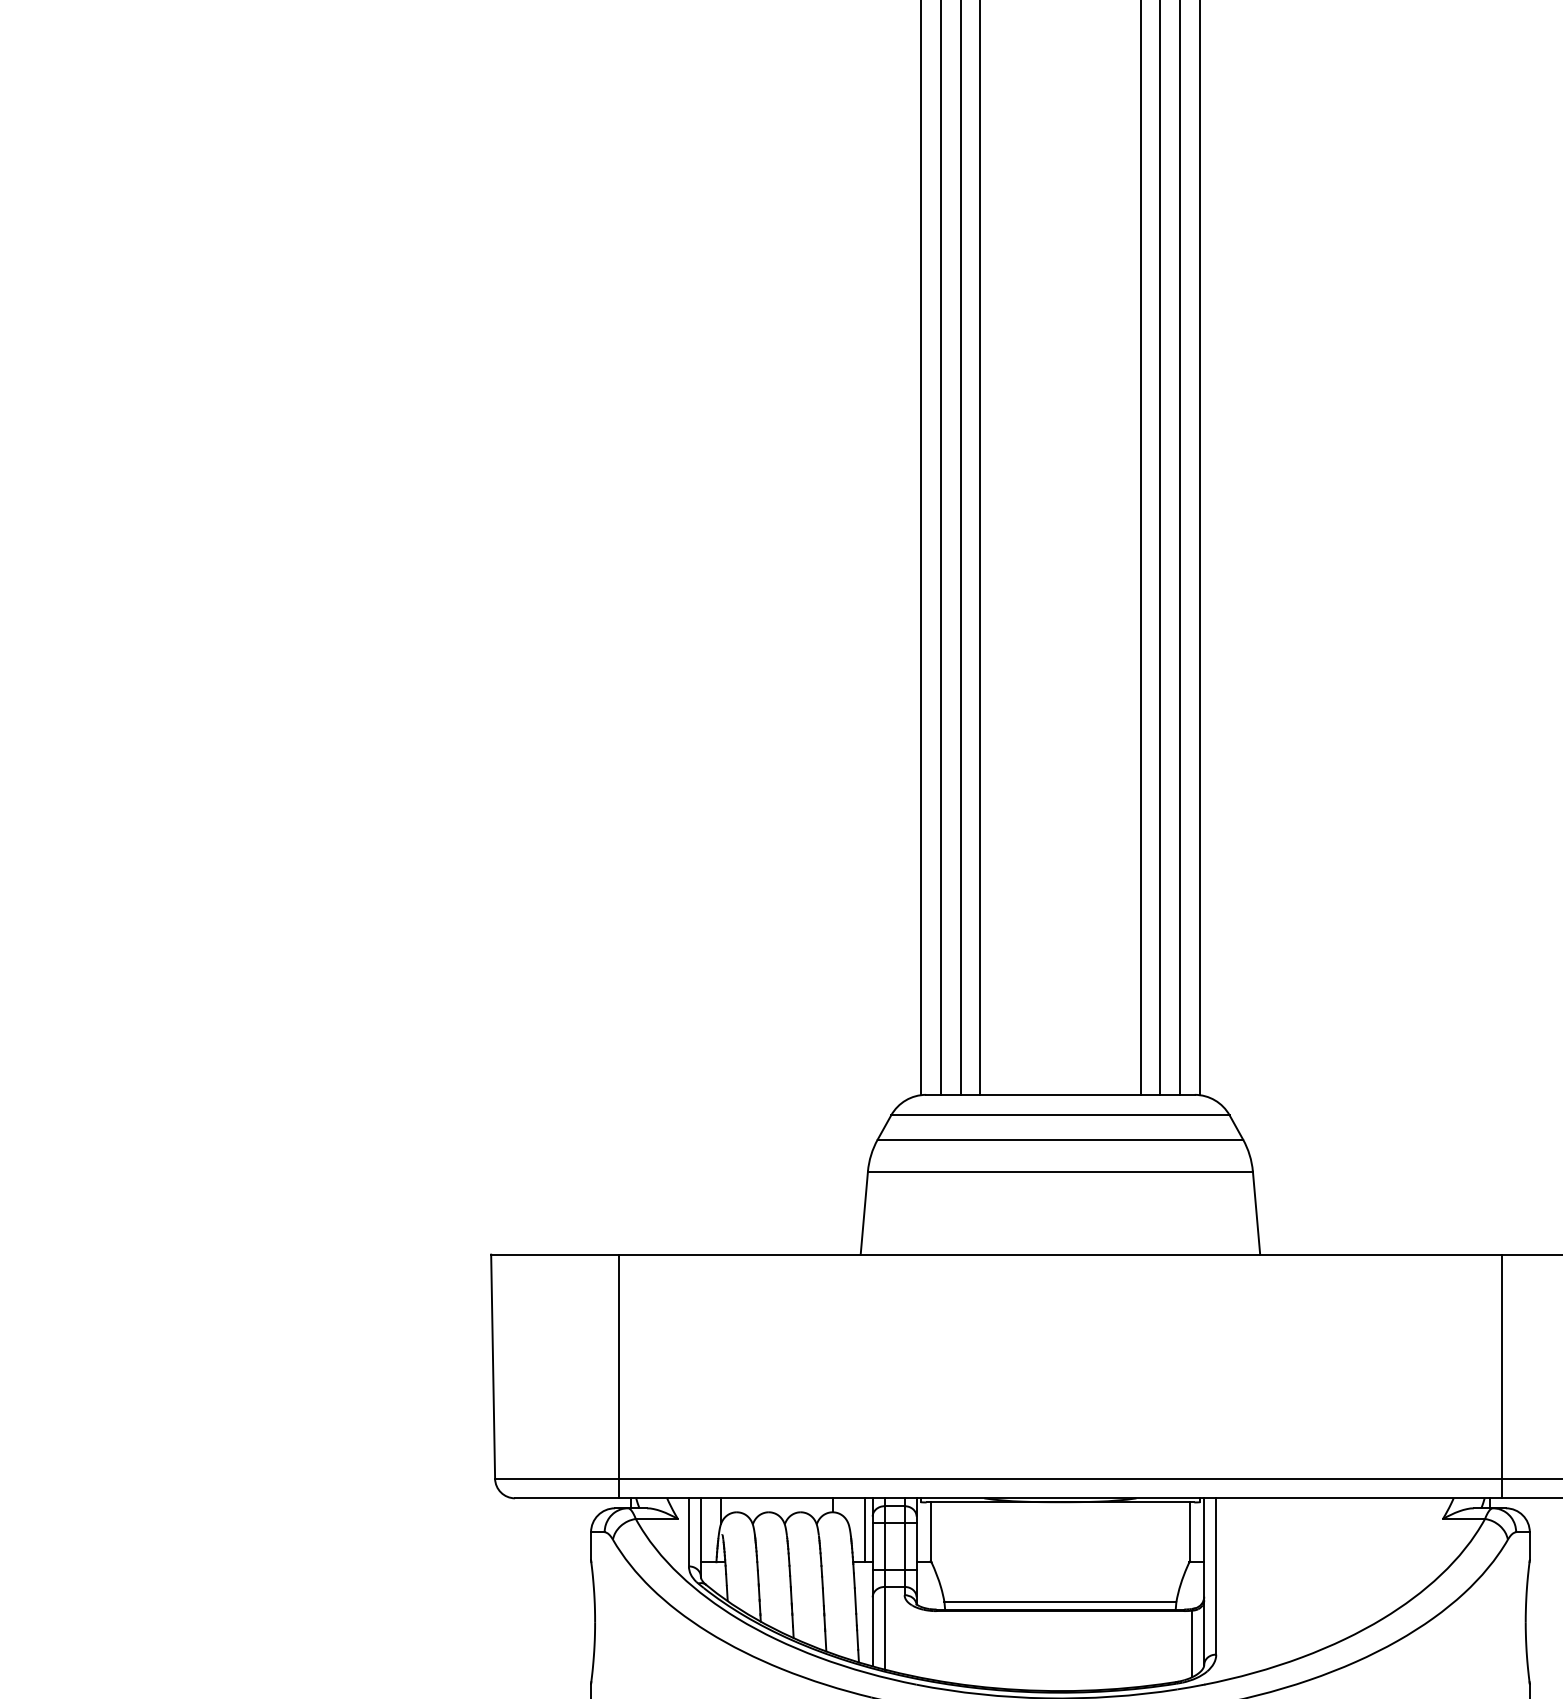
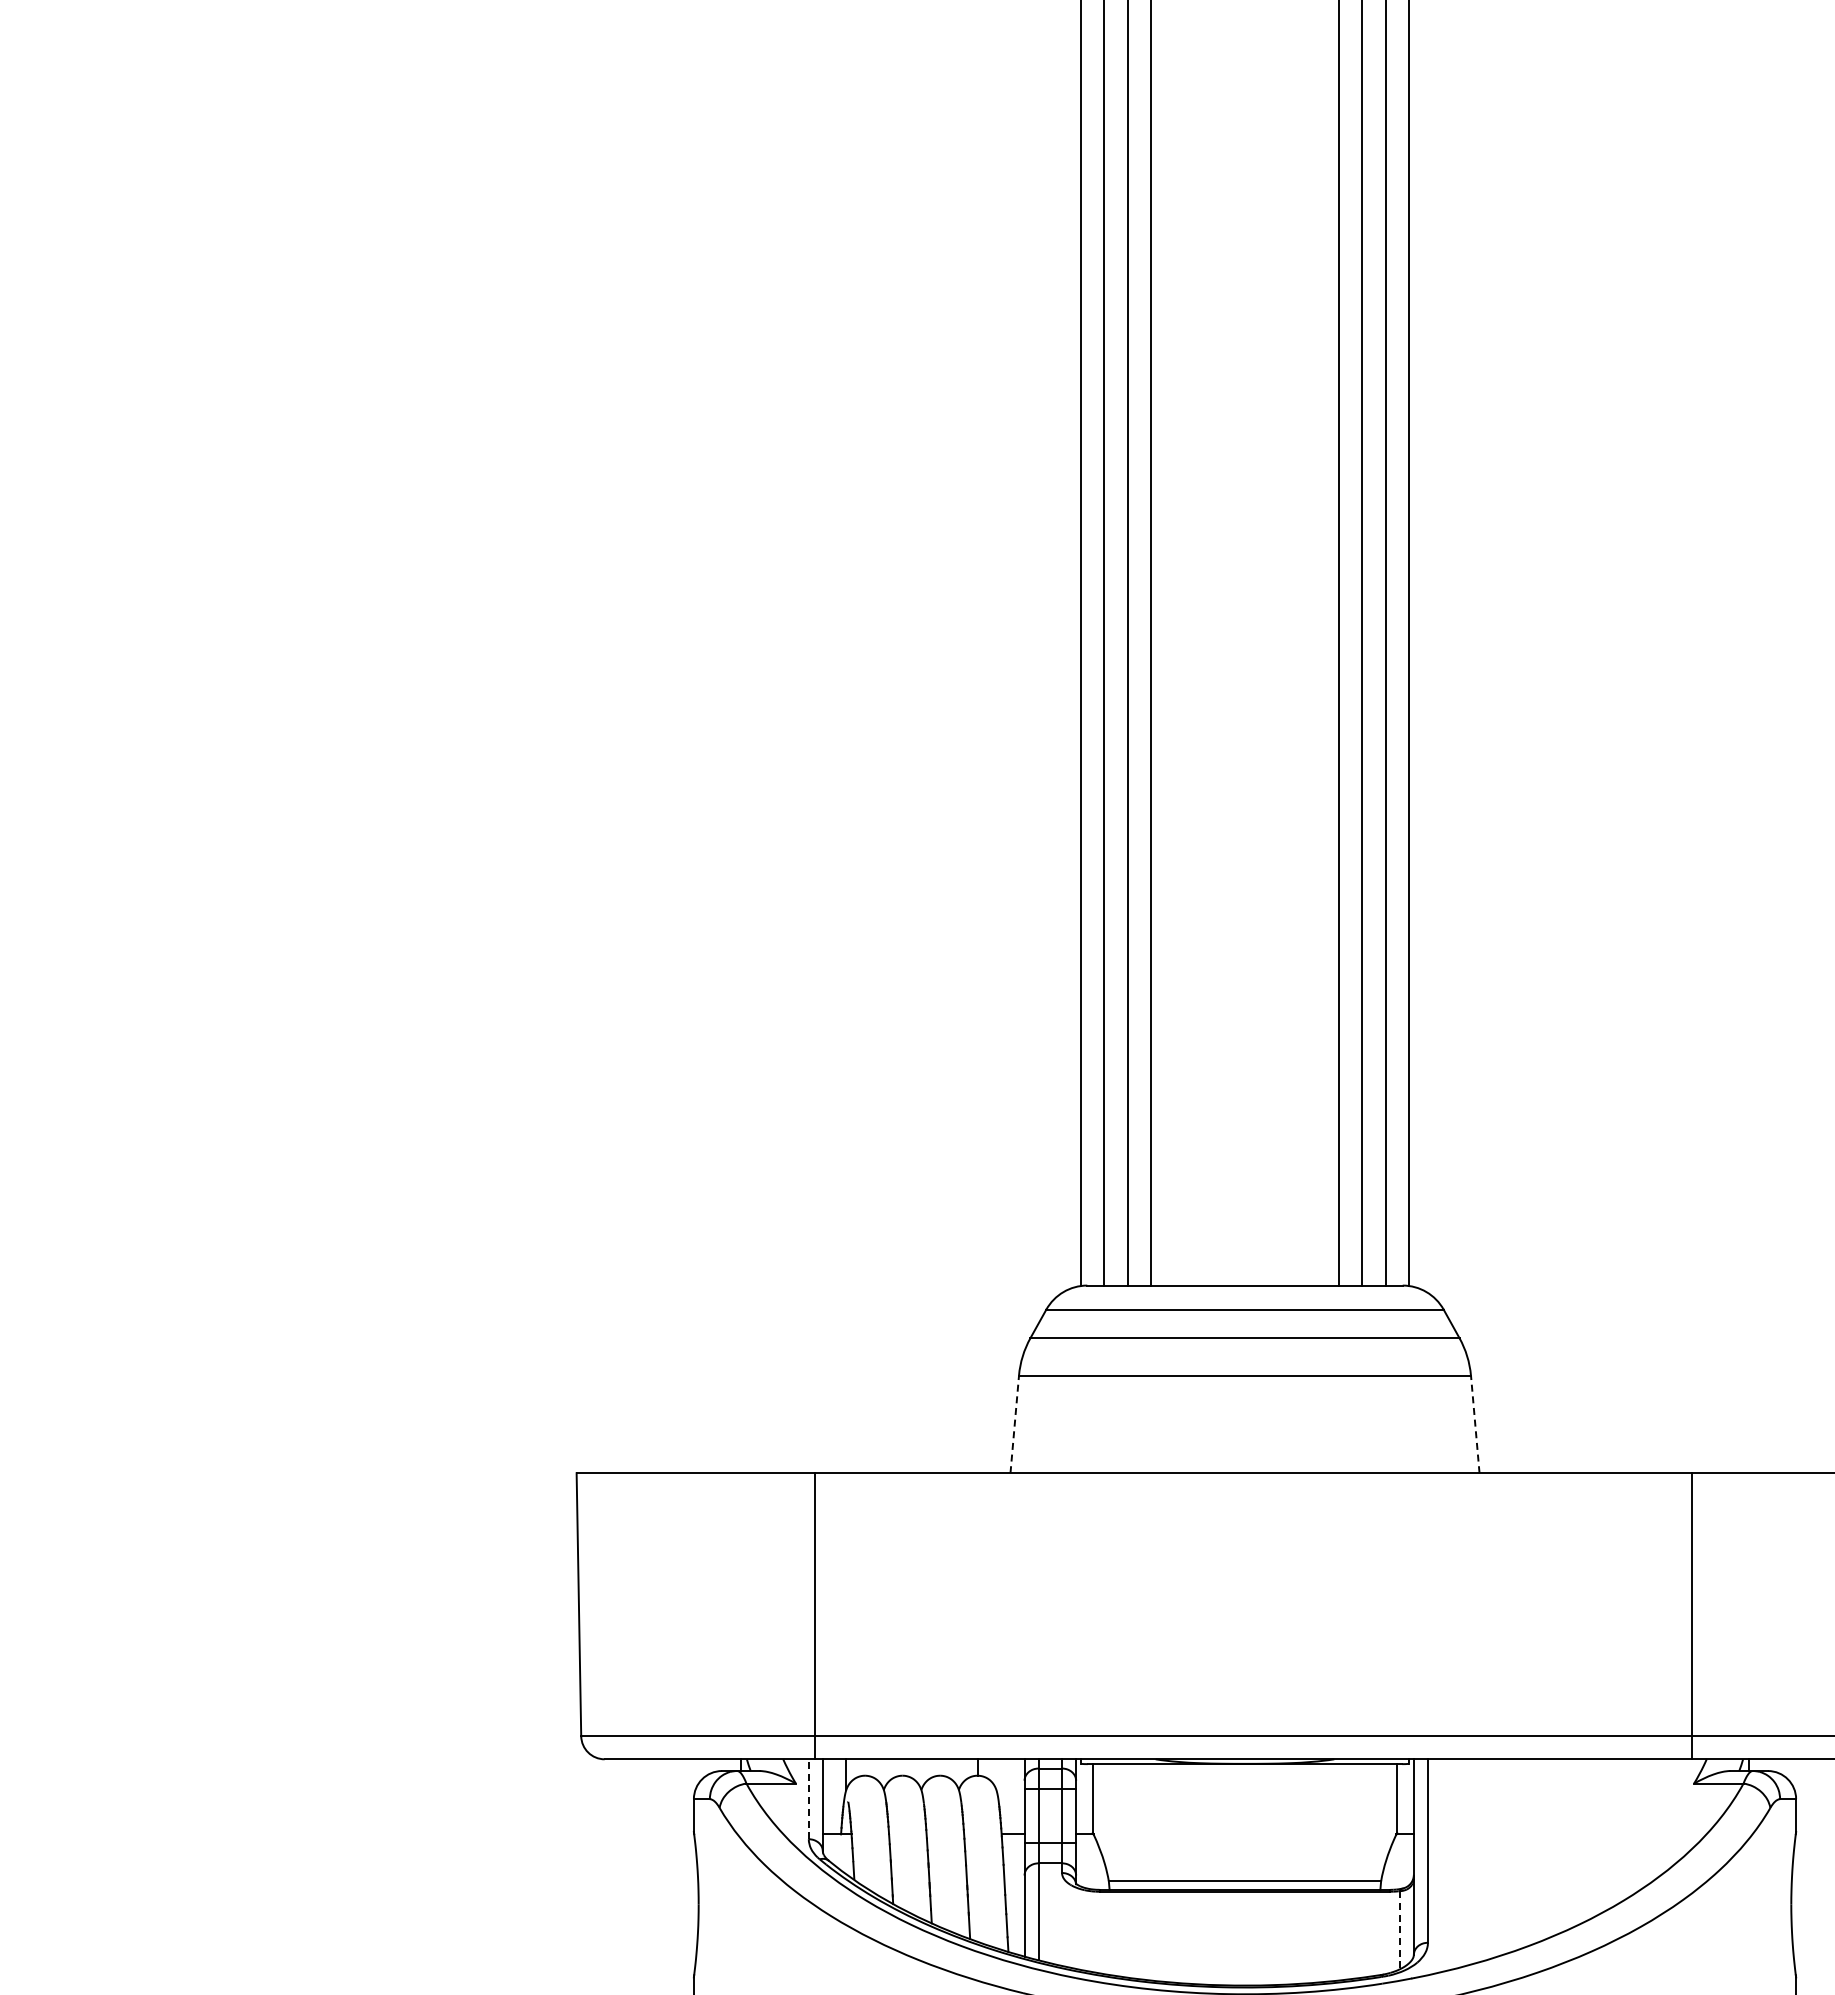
line: (864, 1213) -> (1014, 1424), solid -> dashed
line: (1256, 1213) -> (1475, 1424), solid -> dashed
line: (618, 1376) -> (814, 1616), moved
line: (1502, 1376) -> (1692, 1616), moved
line: (864, 1530) -> (1015, 1796), removed
line: (688, 1532) -> (808, 1799), solid -> dashed
line: (1192, 1644) -> (1399, 1930), solid -> dashed

